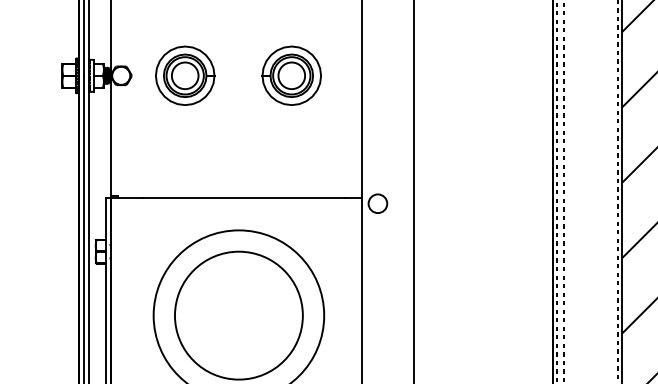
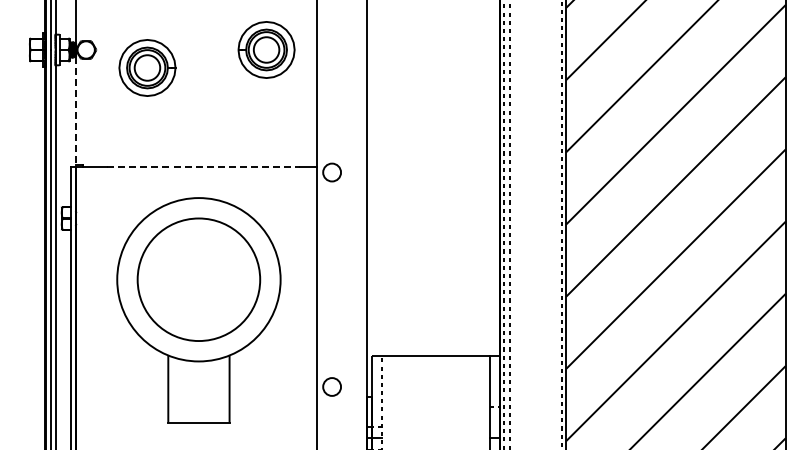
part: (185, 75) -> (147, 67), moved
part: (291, 75) -> (266, 49), moved
line: (110, 140) -> (75, 111), solid -> dashed
line: (243, 198) -> (203, 167), solid -> dashed

